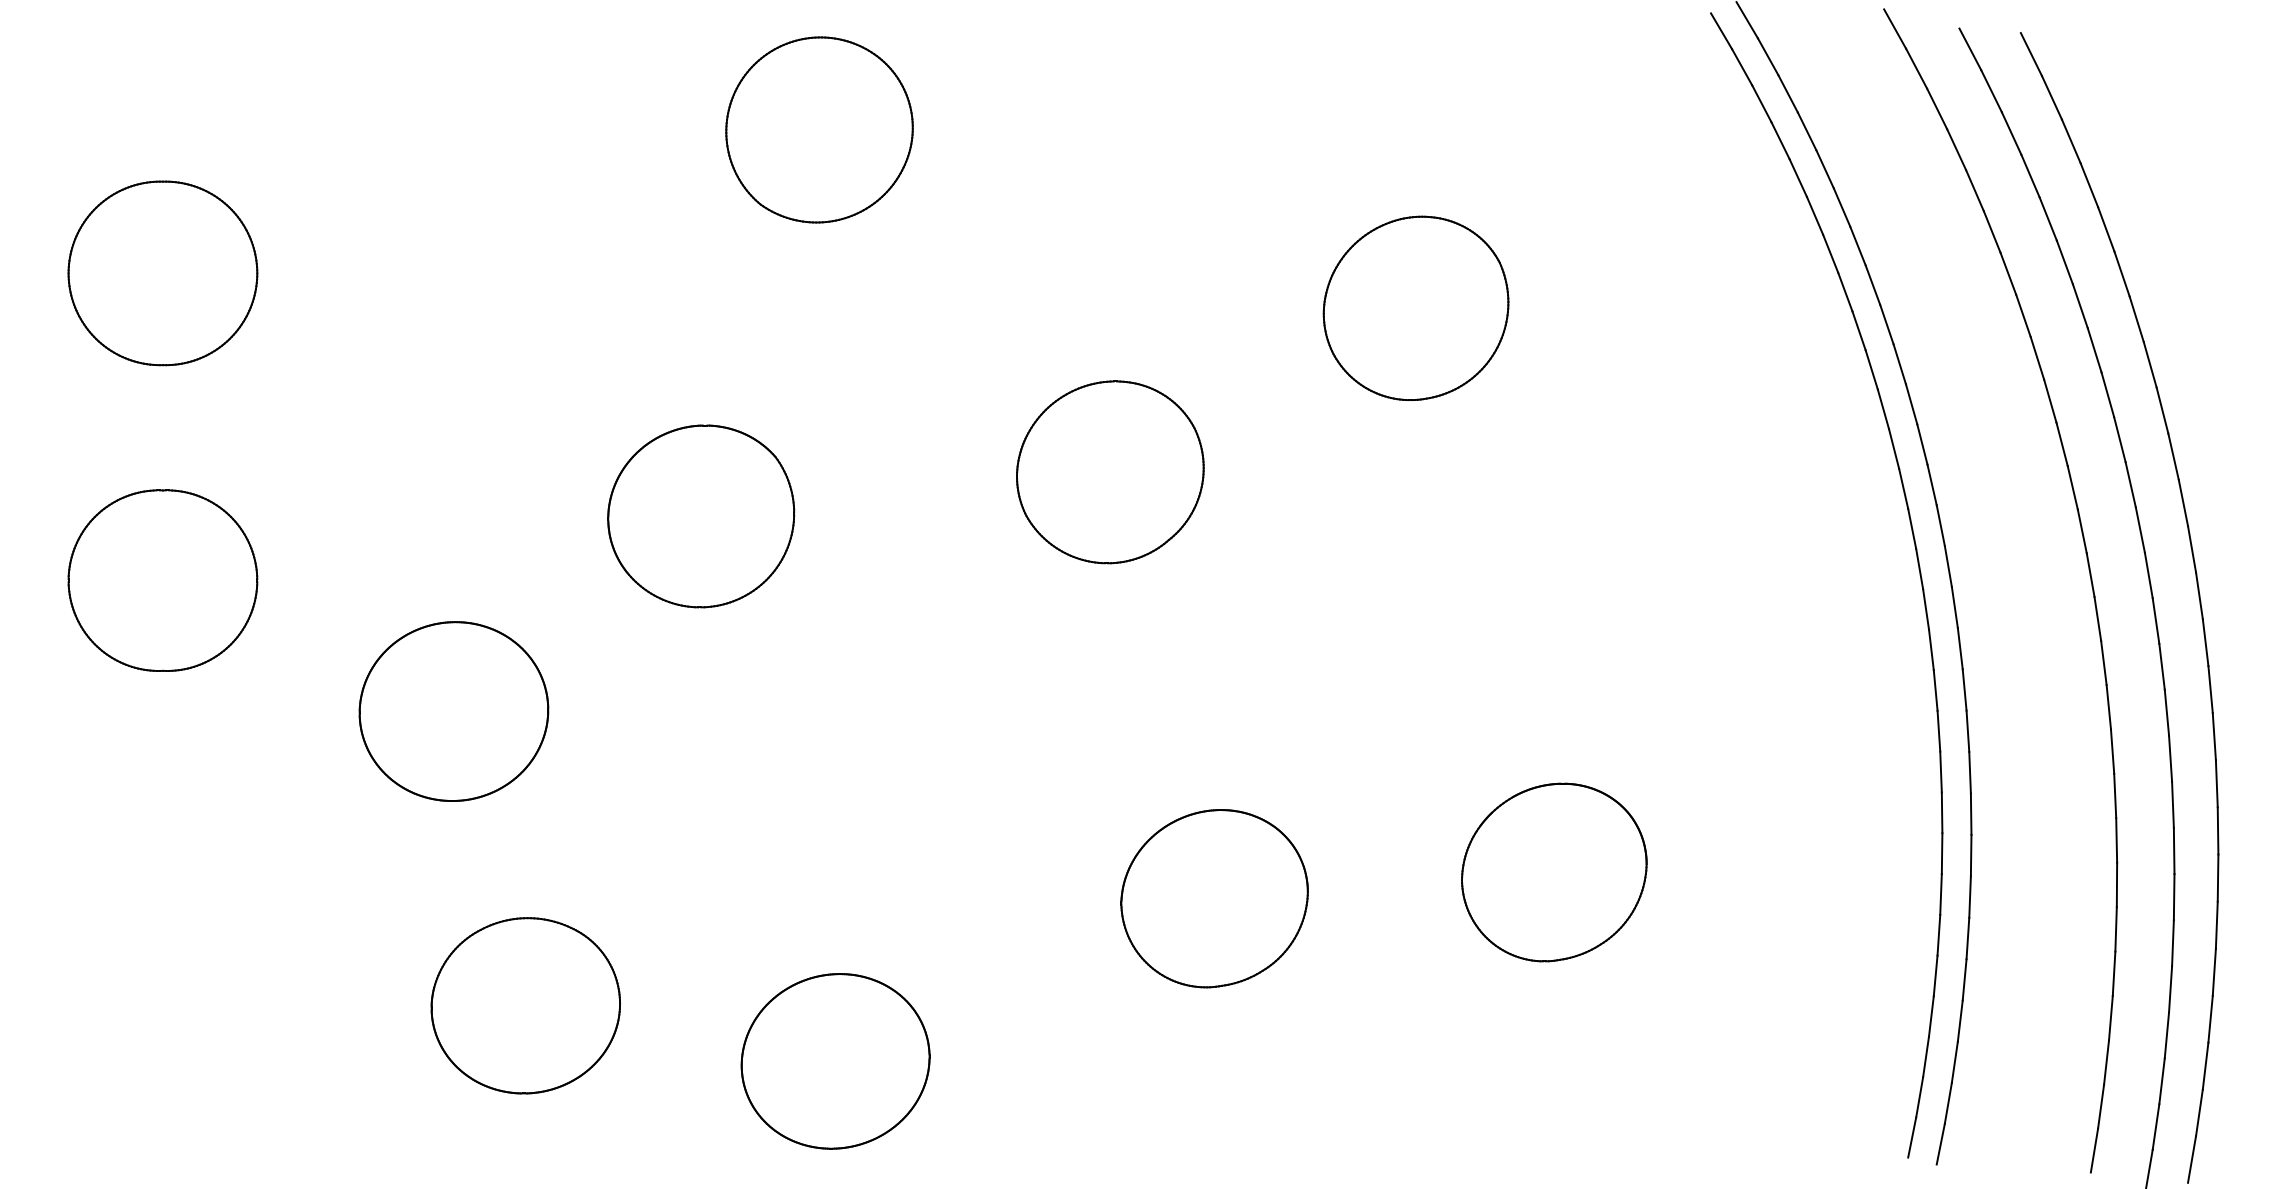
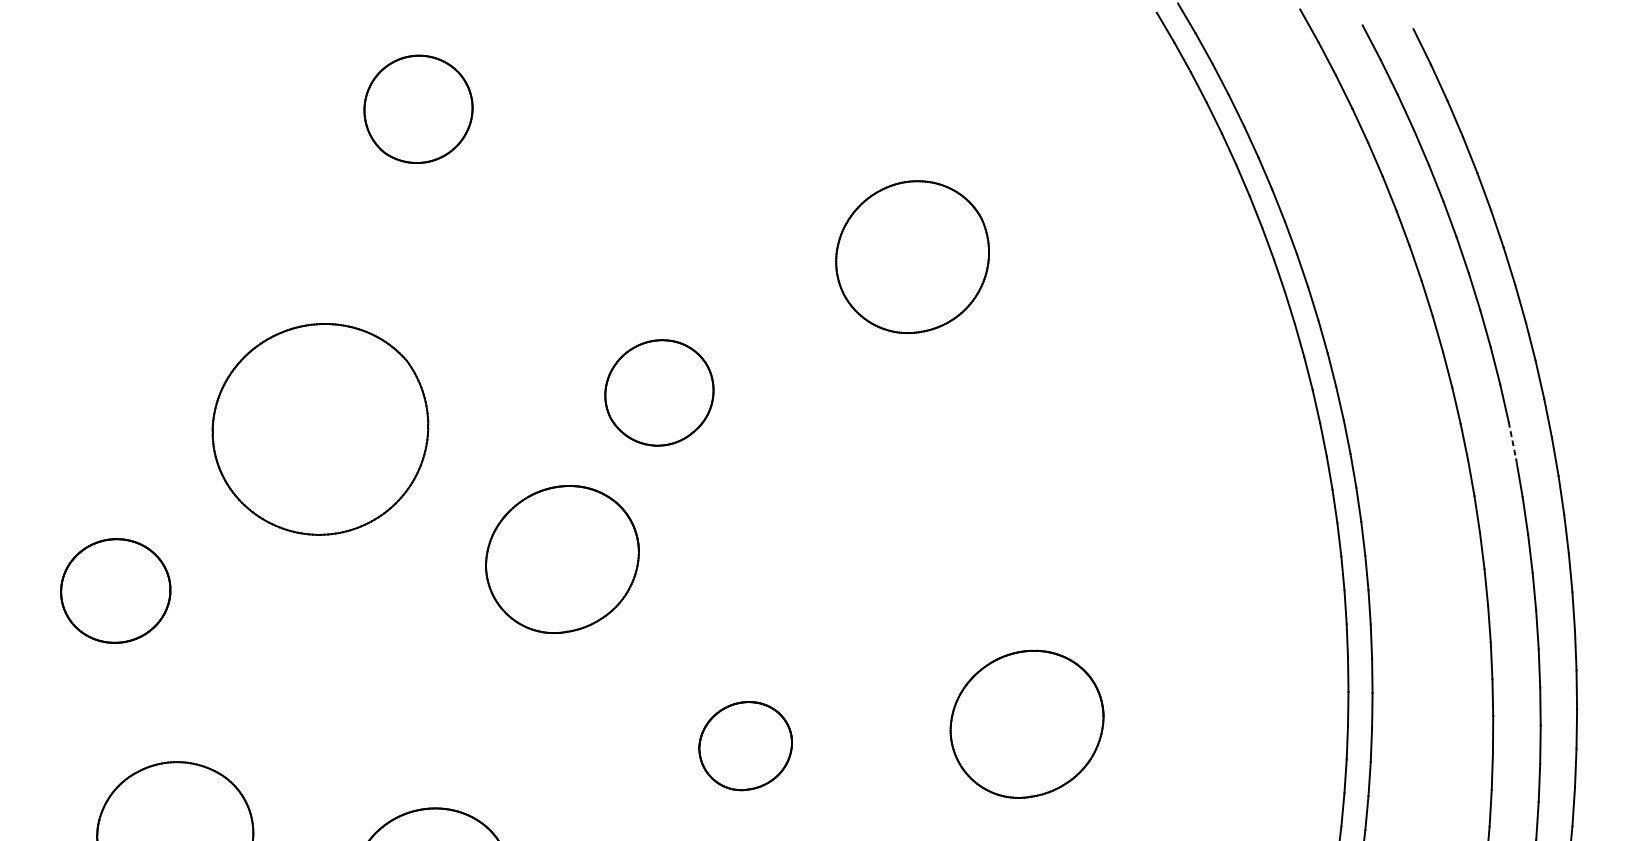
part: (819, 129) -> (418, 108), size x0.7
part: (1110, 472) -> (659, 393), size x0.7
part: (701, 516) -> (320, 429), size x1.4
line: (2140, 530) -> (1512, 441), solid -> dashed
part: (993, 673) -> (562, 559), added
part: (453, 711) -> (115, 590), size x0.7
part: (1214, 898) -> (745, 745), size x0.6

